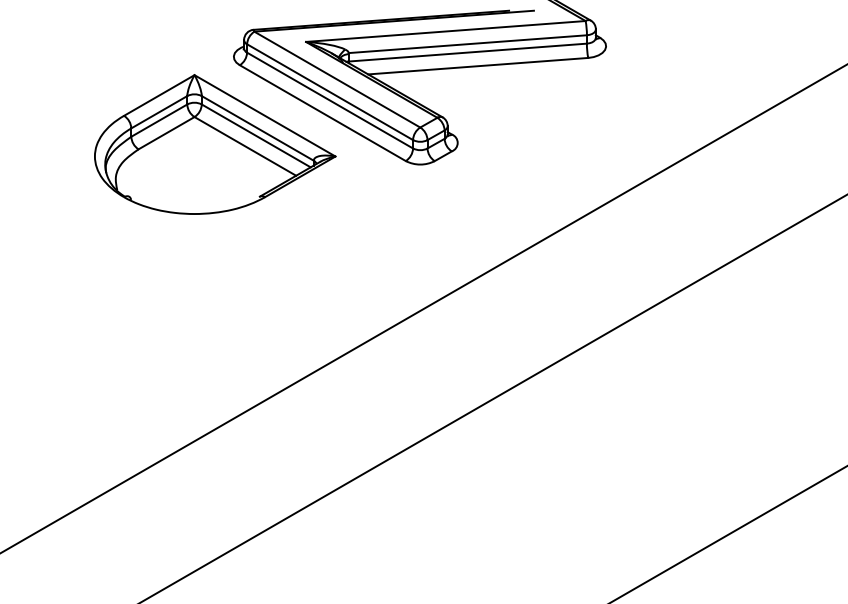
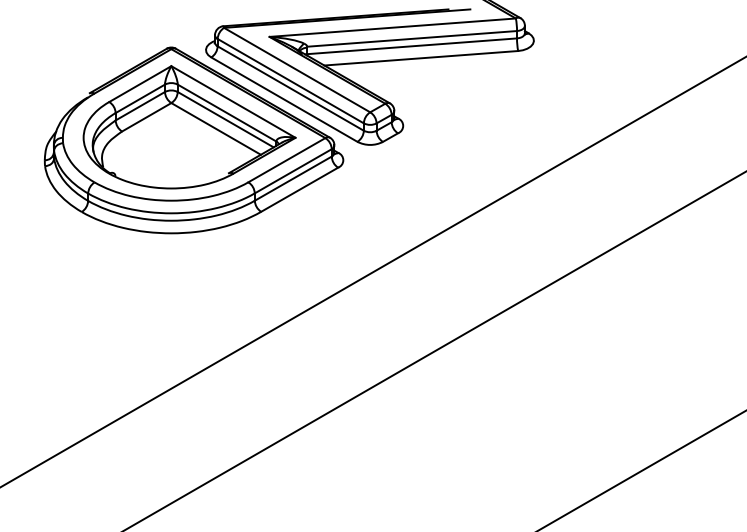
part: (220, 159) -> (194, 140), added

